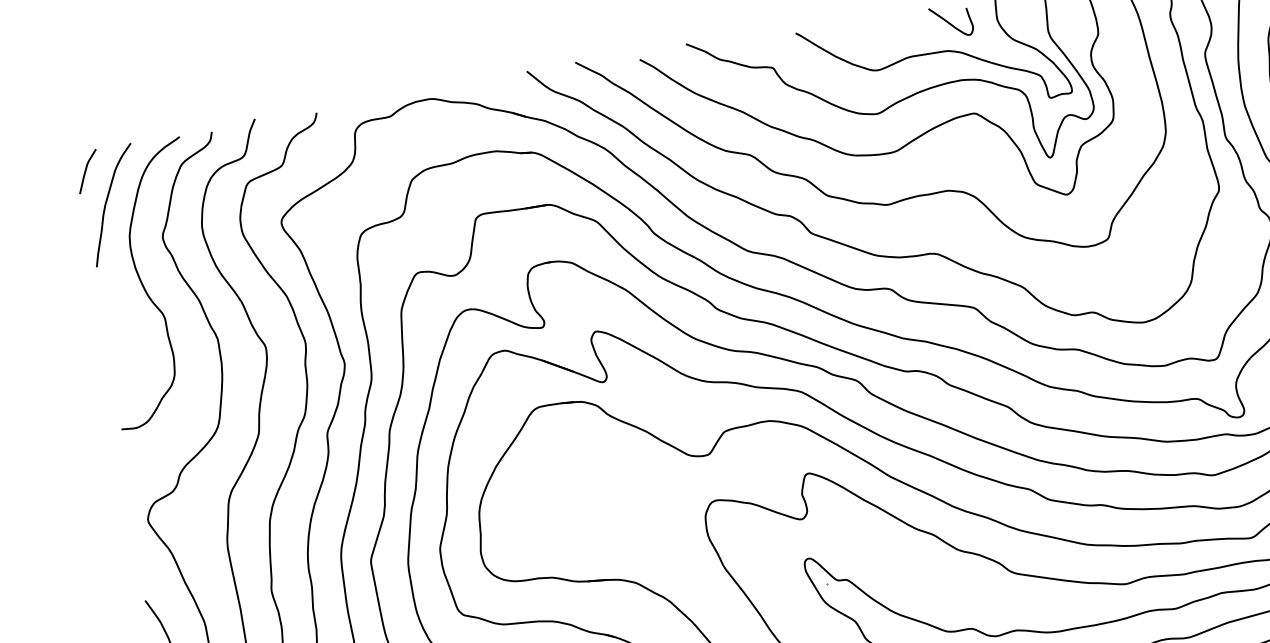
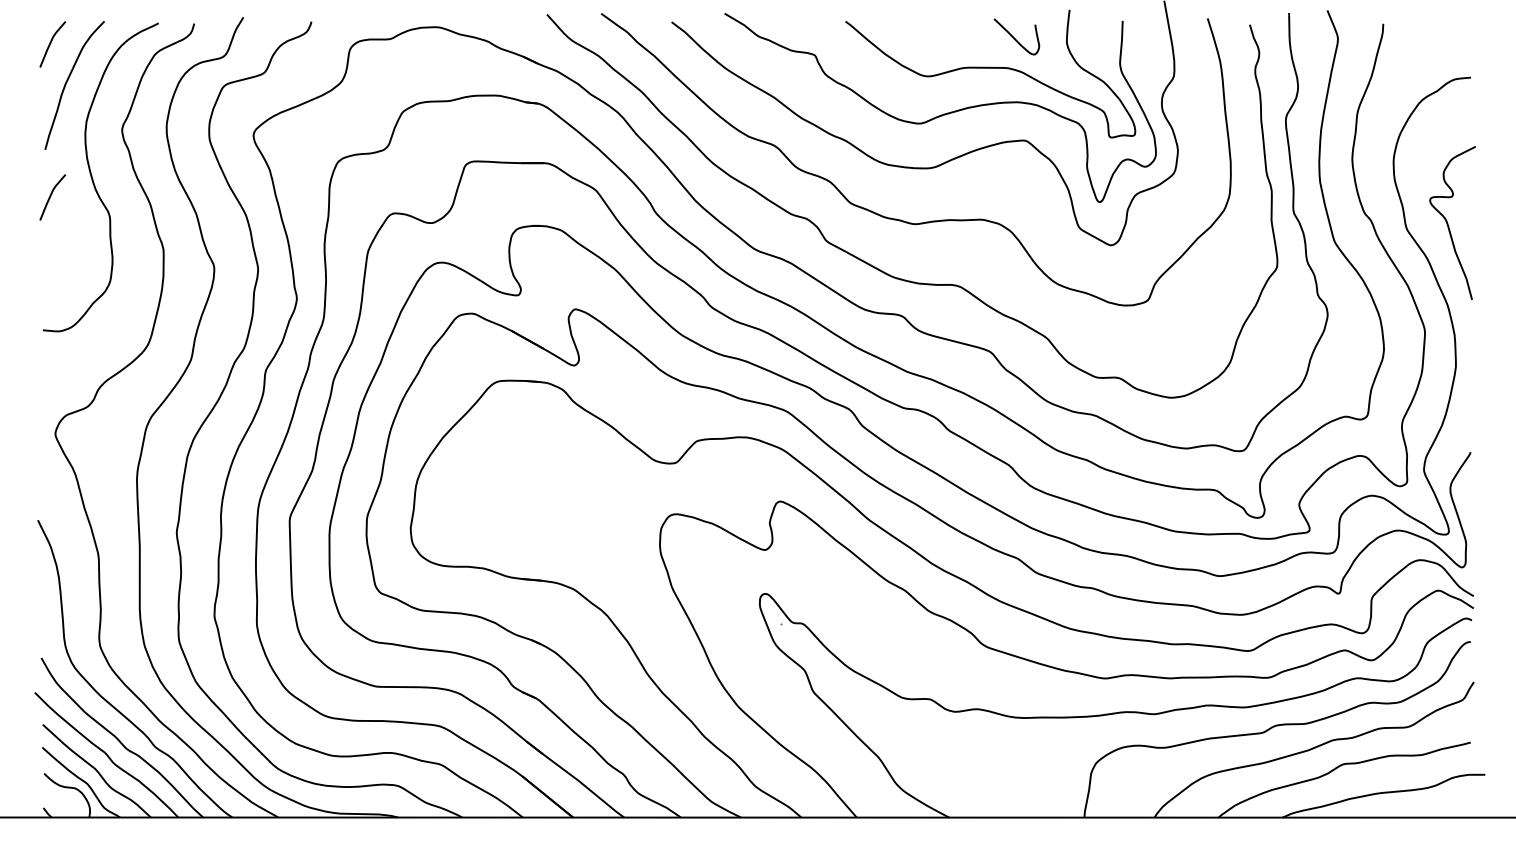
line: (109, 308) -> (51, 196), added

